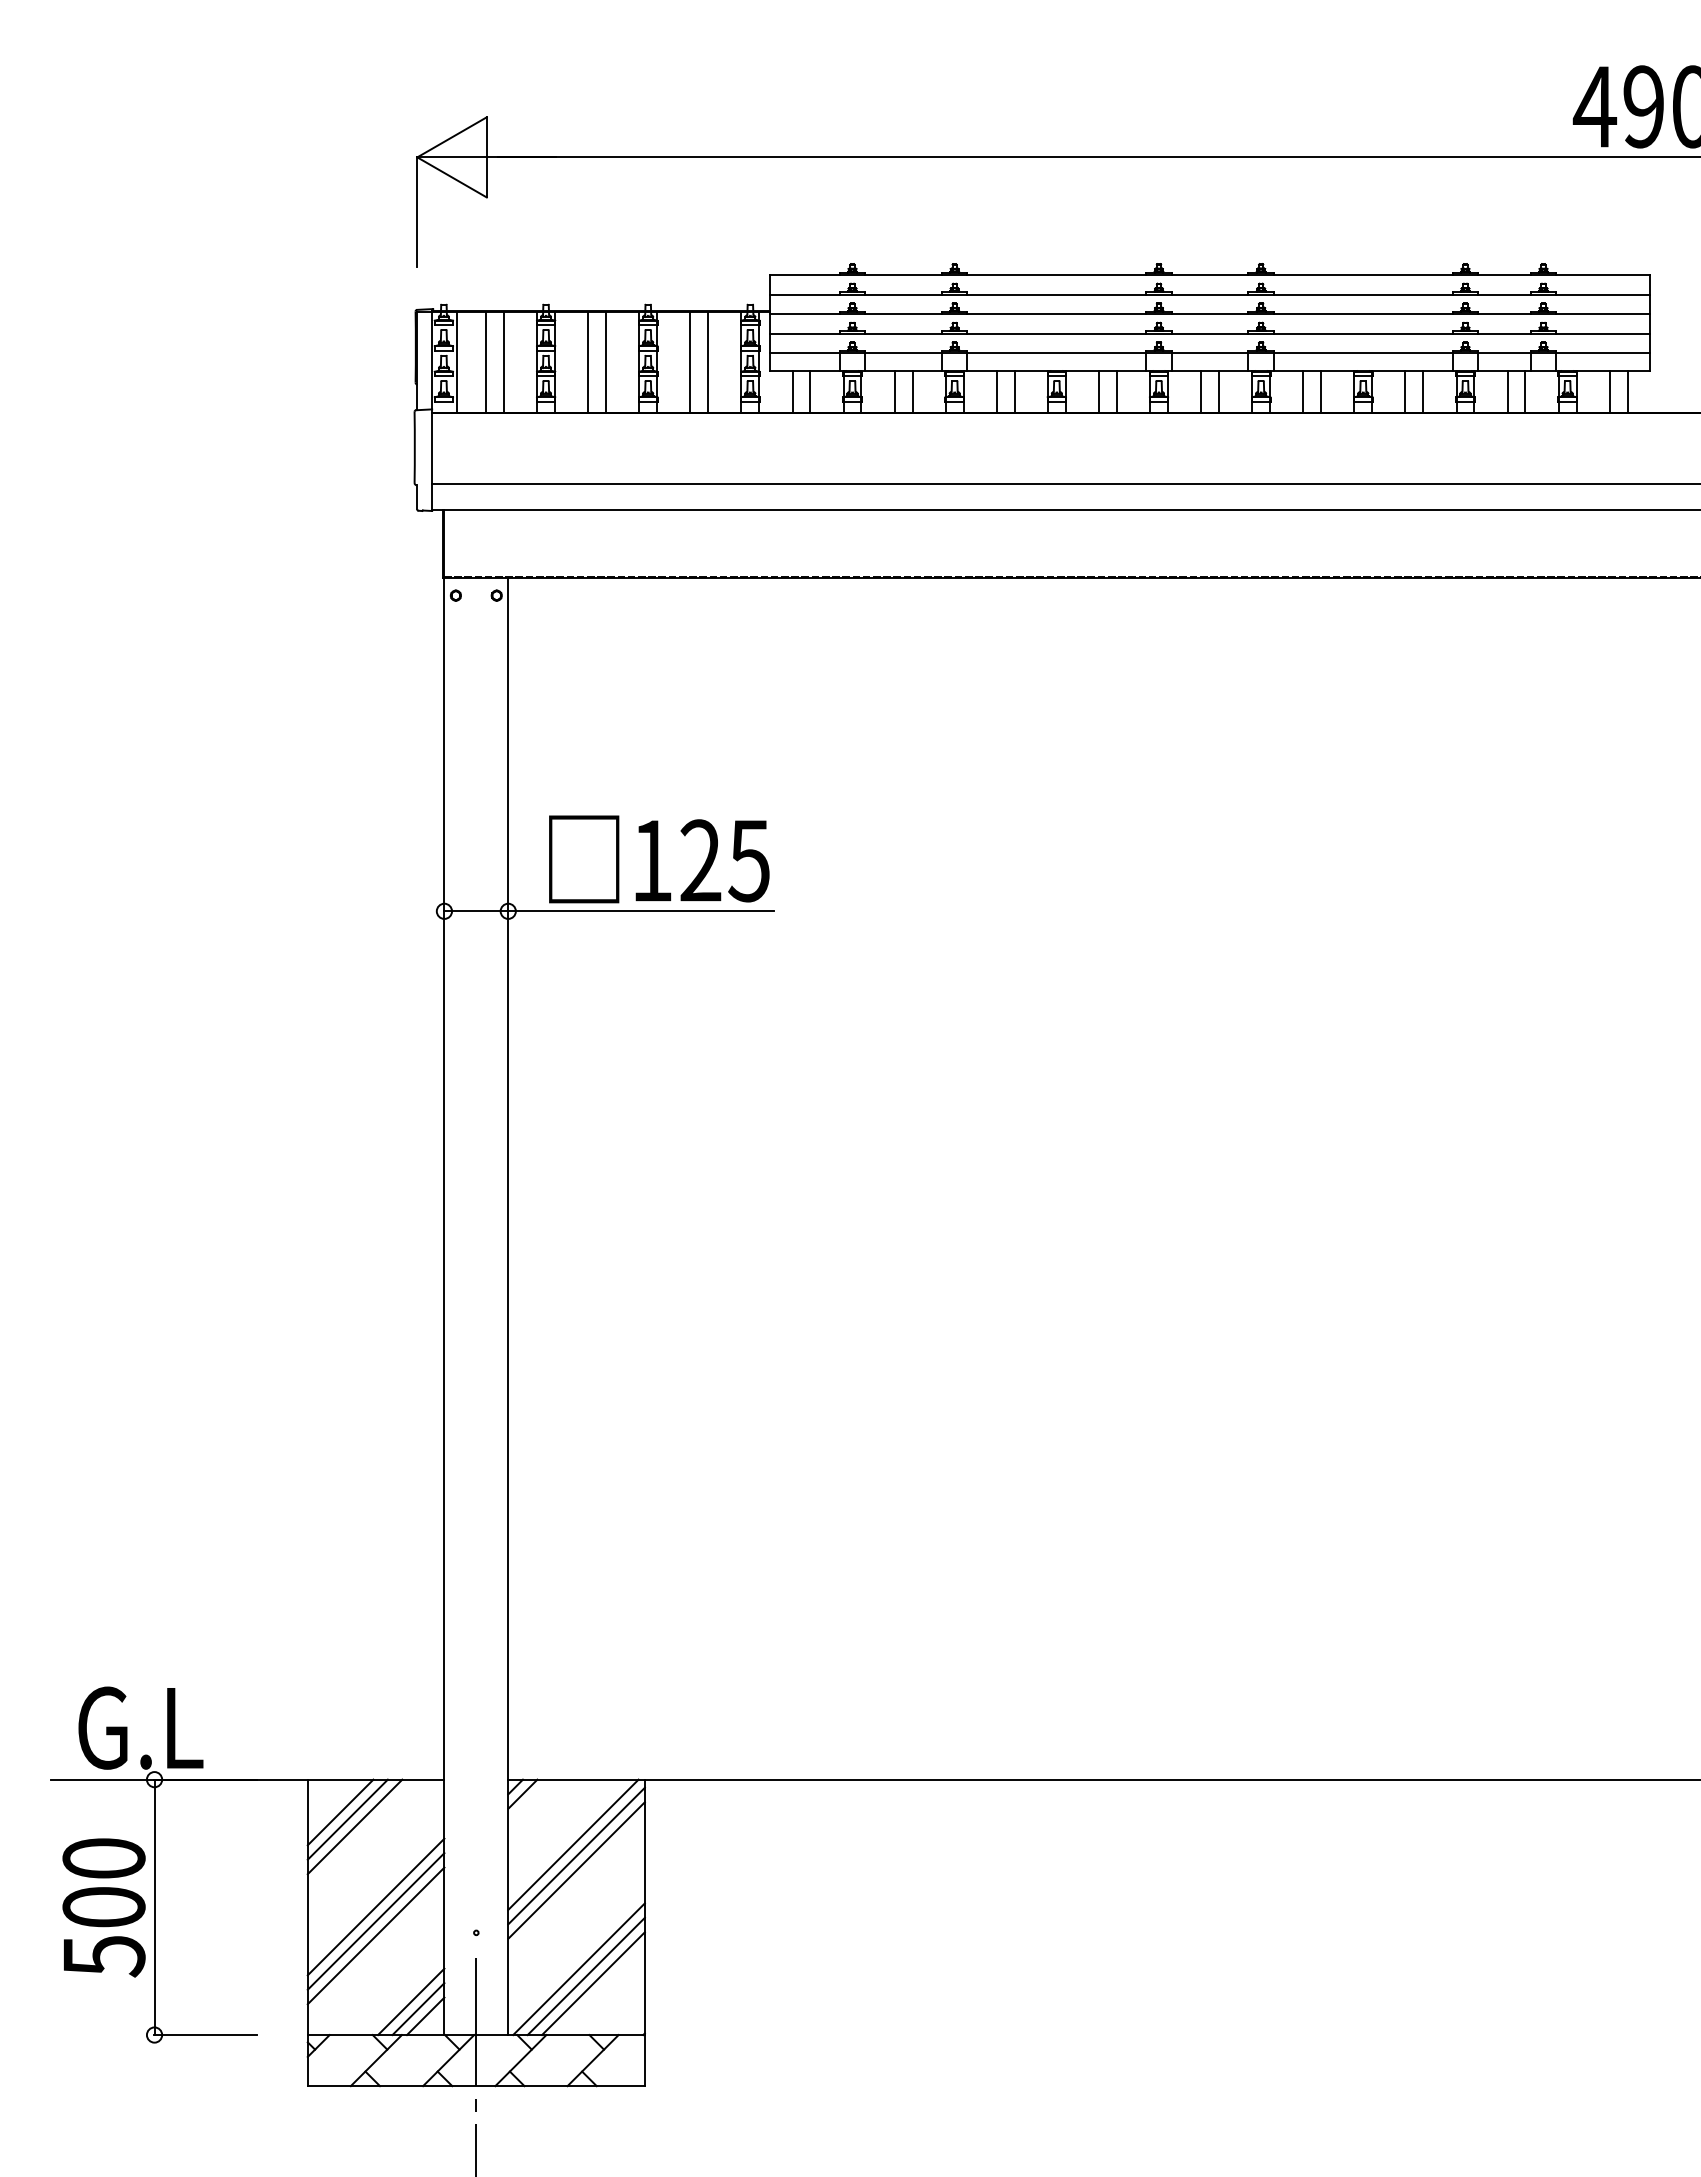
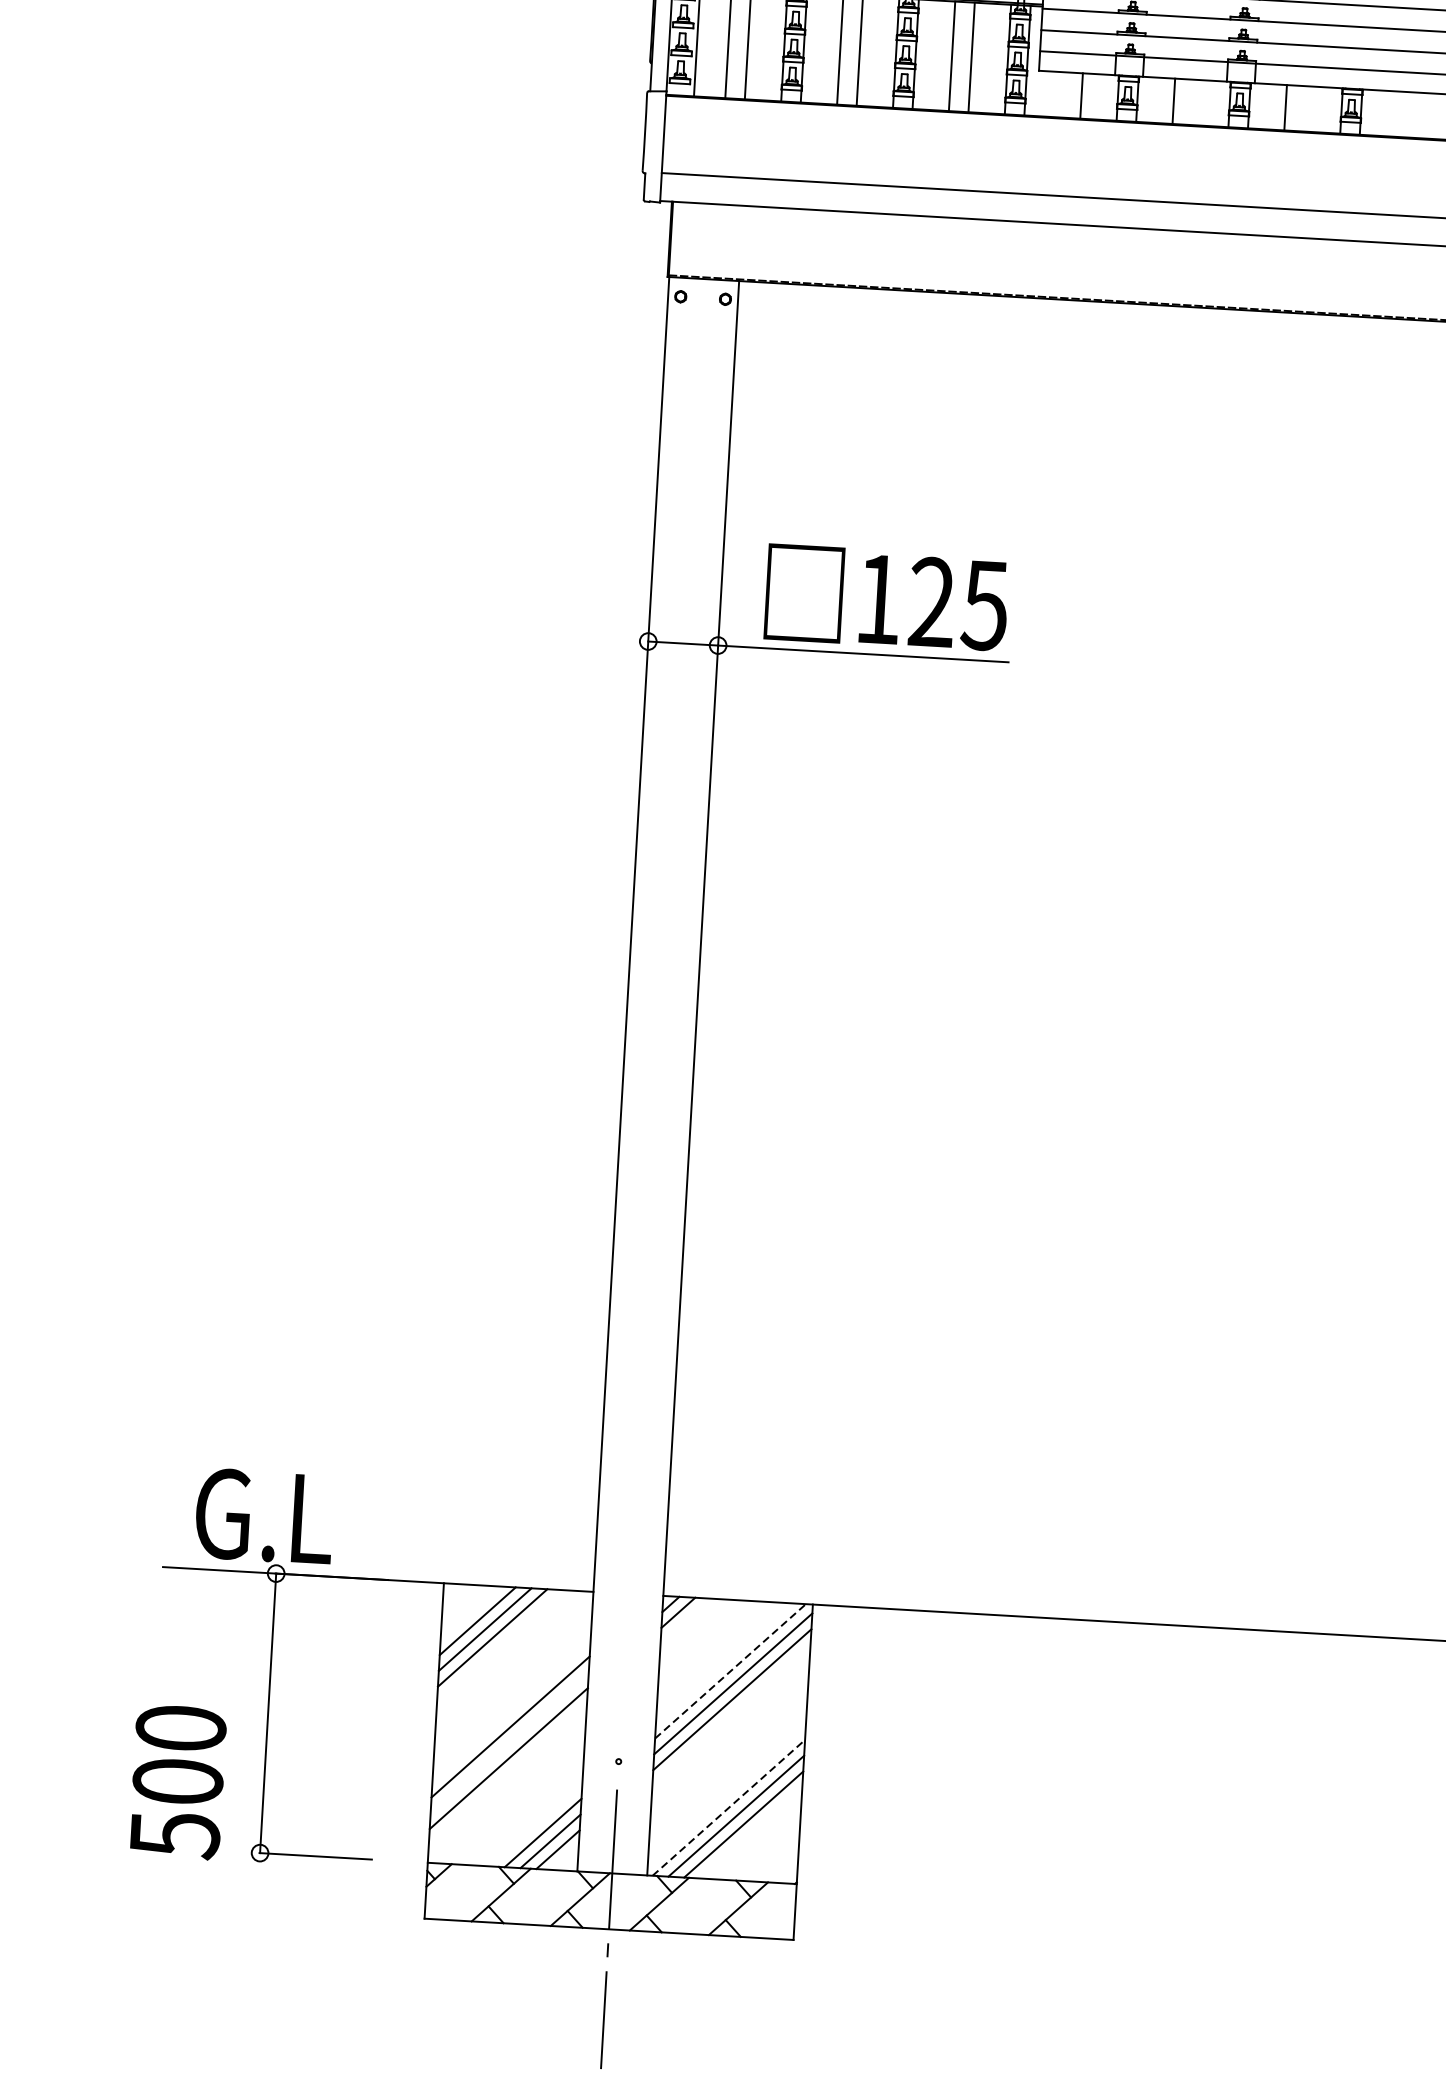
line: (792, 391) -> (1062, 94), removed
line: (912, 391) -> (1193, 102), removed
line: (1014, 391) -> (1305, 108), removed
line: (1098, 391) -> (1396, 113), removed
line: (1116, 391) -> (1416, 114), removed
line: (573, 1844) -> (730, 1671), solid -> dashed
text: (103, 1907) -> (177, 1781), moved
line: (375, 1921) -> (509, 1742), removed
line: (579, 1968) -> (729, 1807), solid -> dashed

